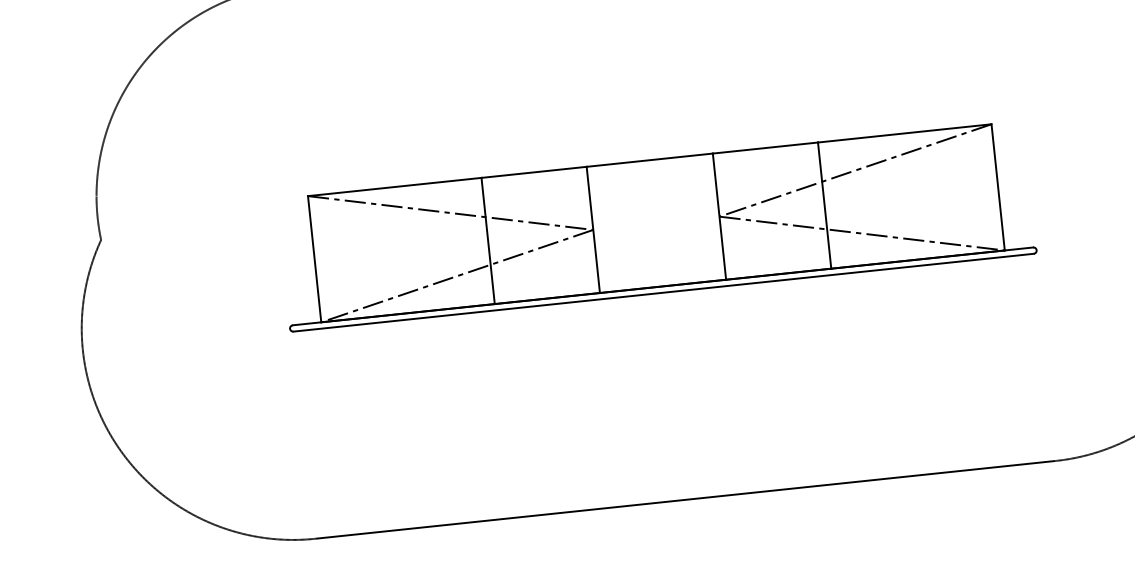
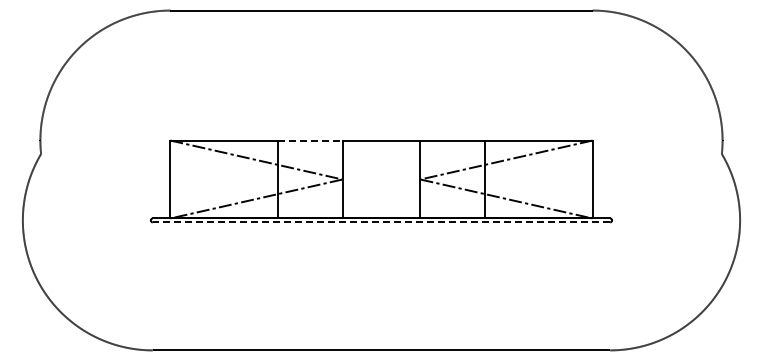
line: (534, 172) -> (310, 140), solid -> dashed
line: (663, 292) -> (381, 222), solid -> dashed

